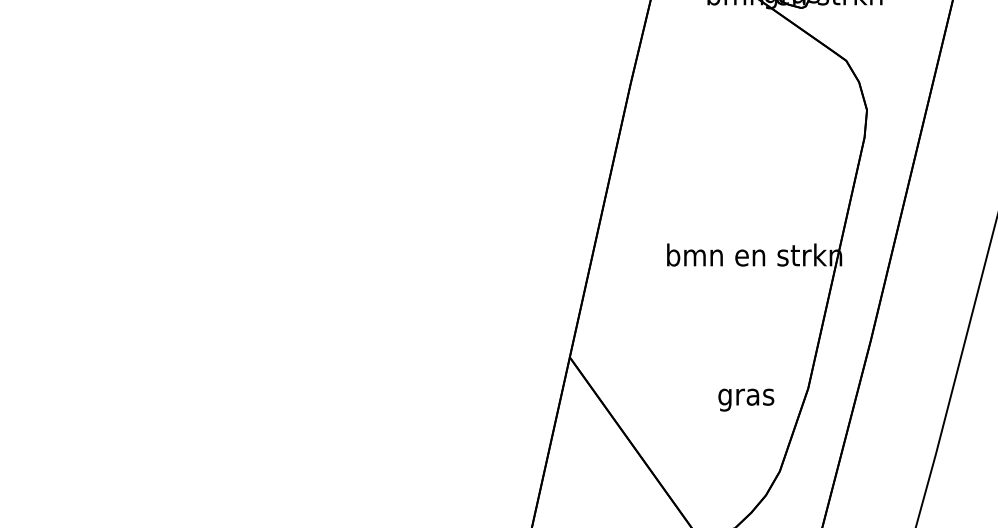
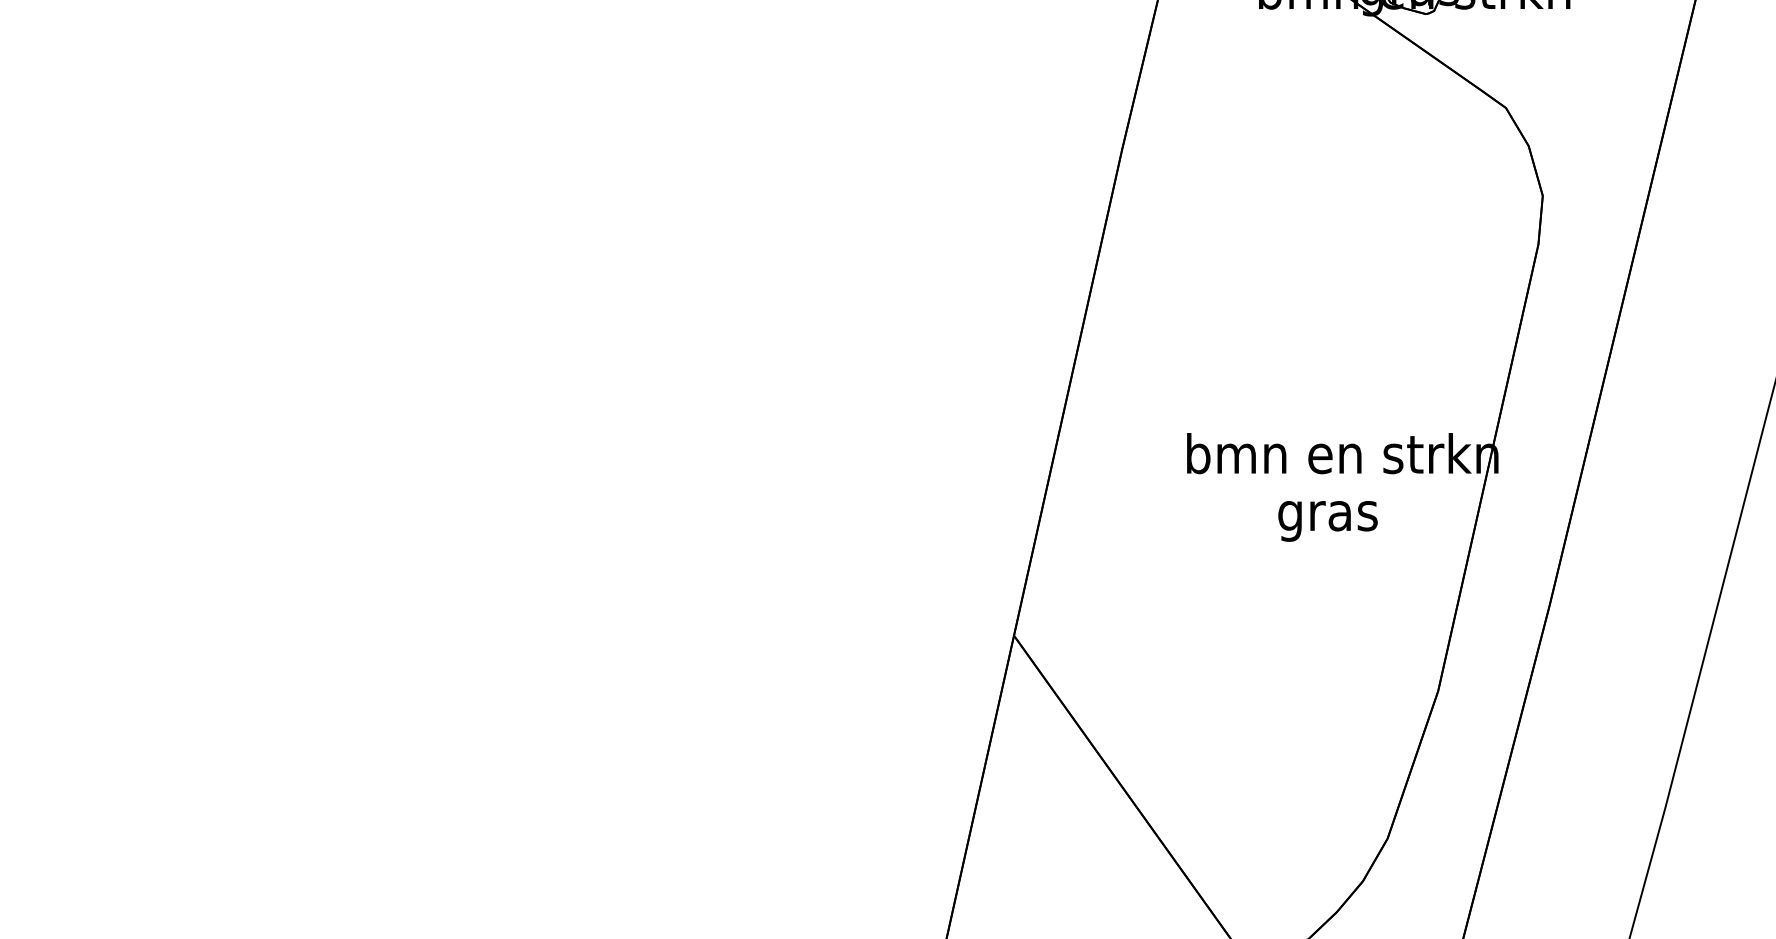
text: (746, 399) -> (1328, 520), moved

